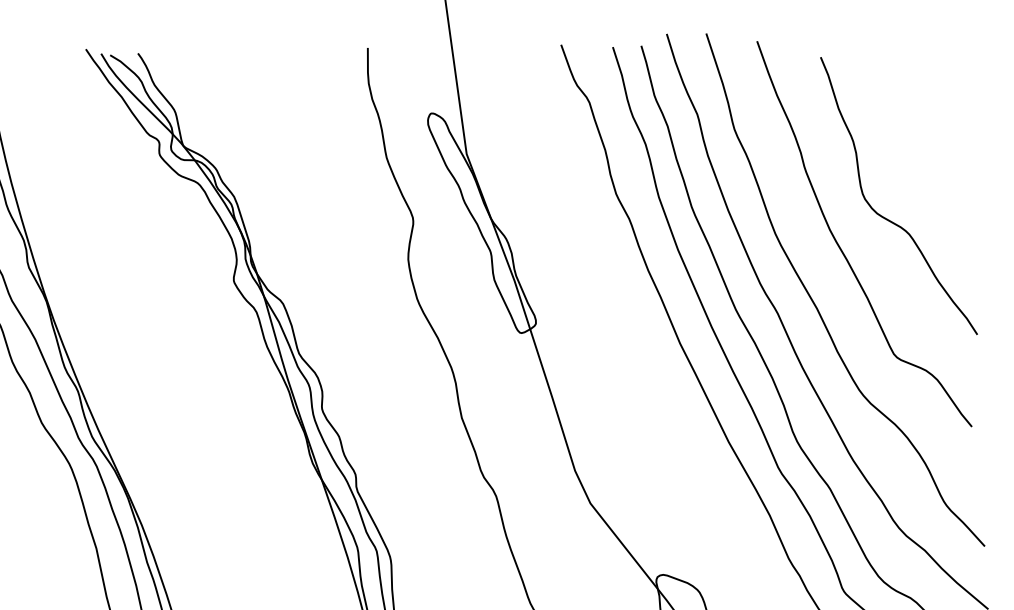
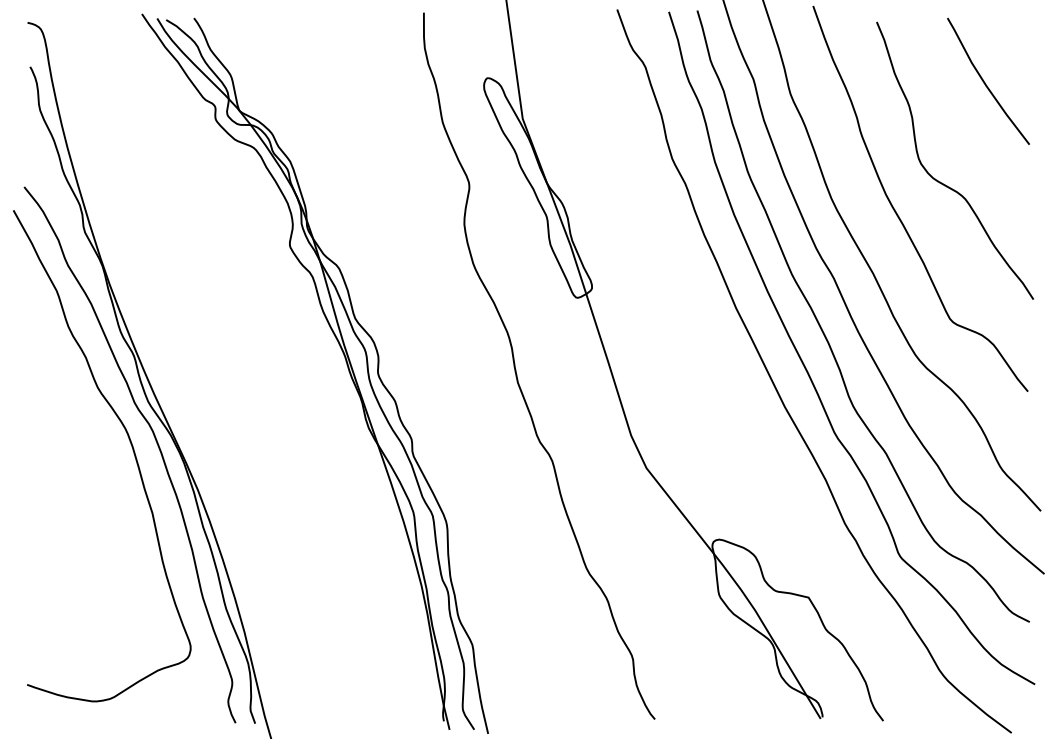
curve: (929, 117) -> (985, 82), added

